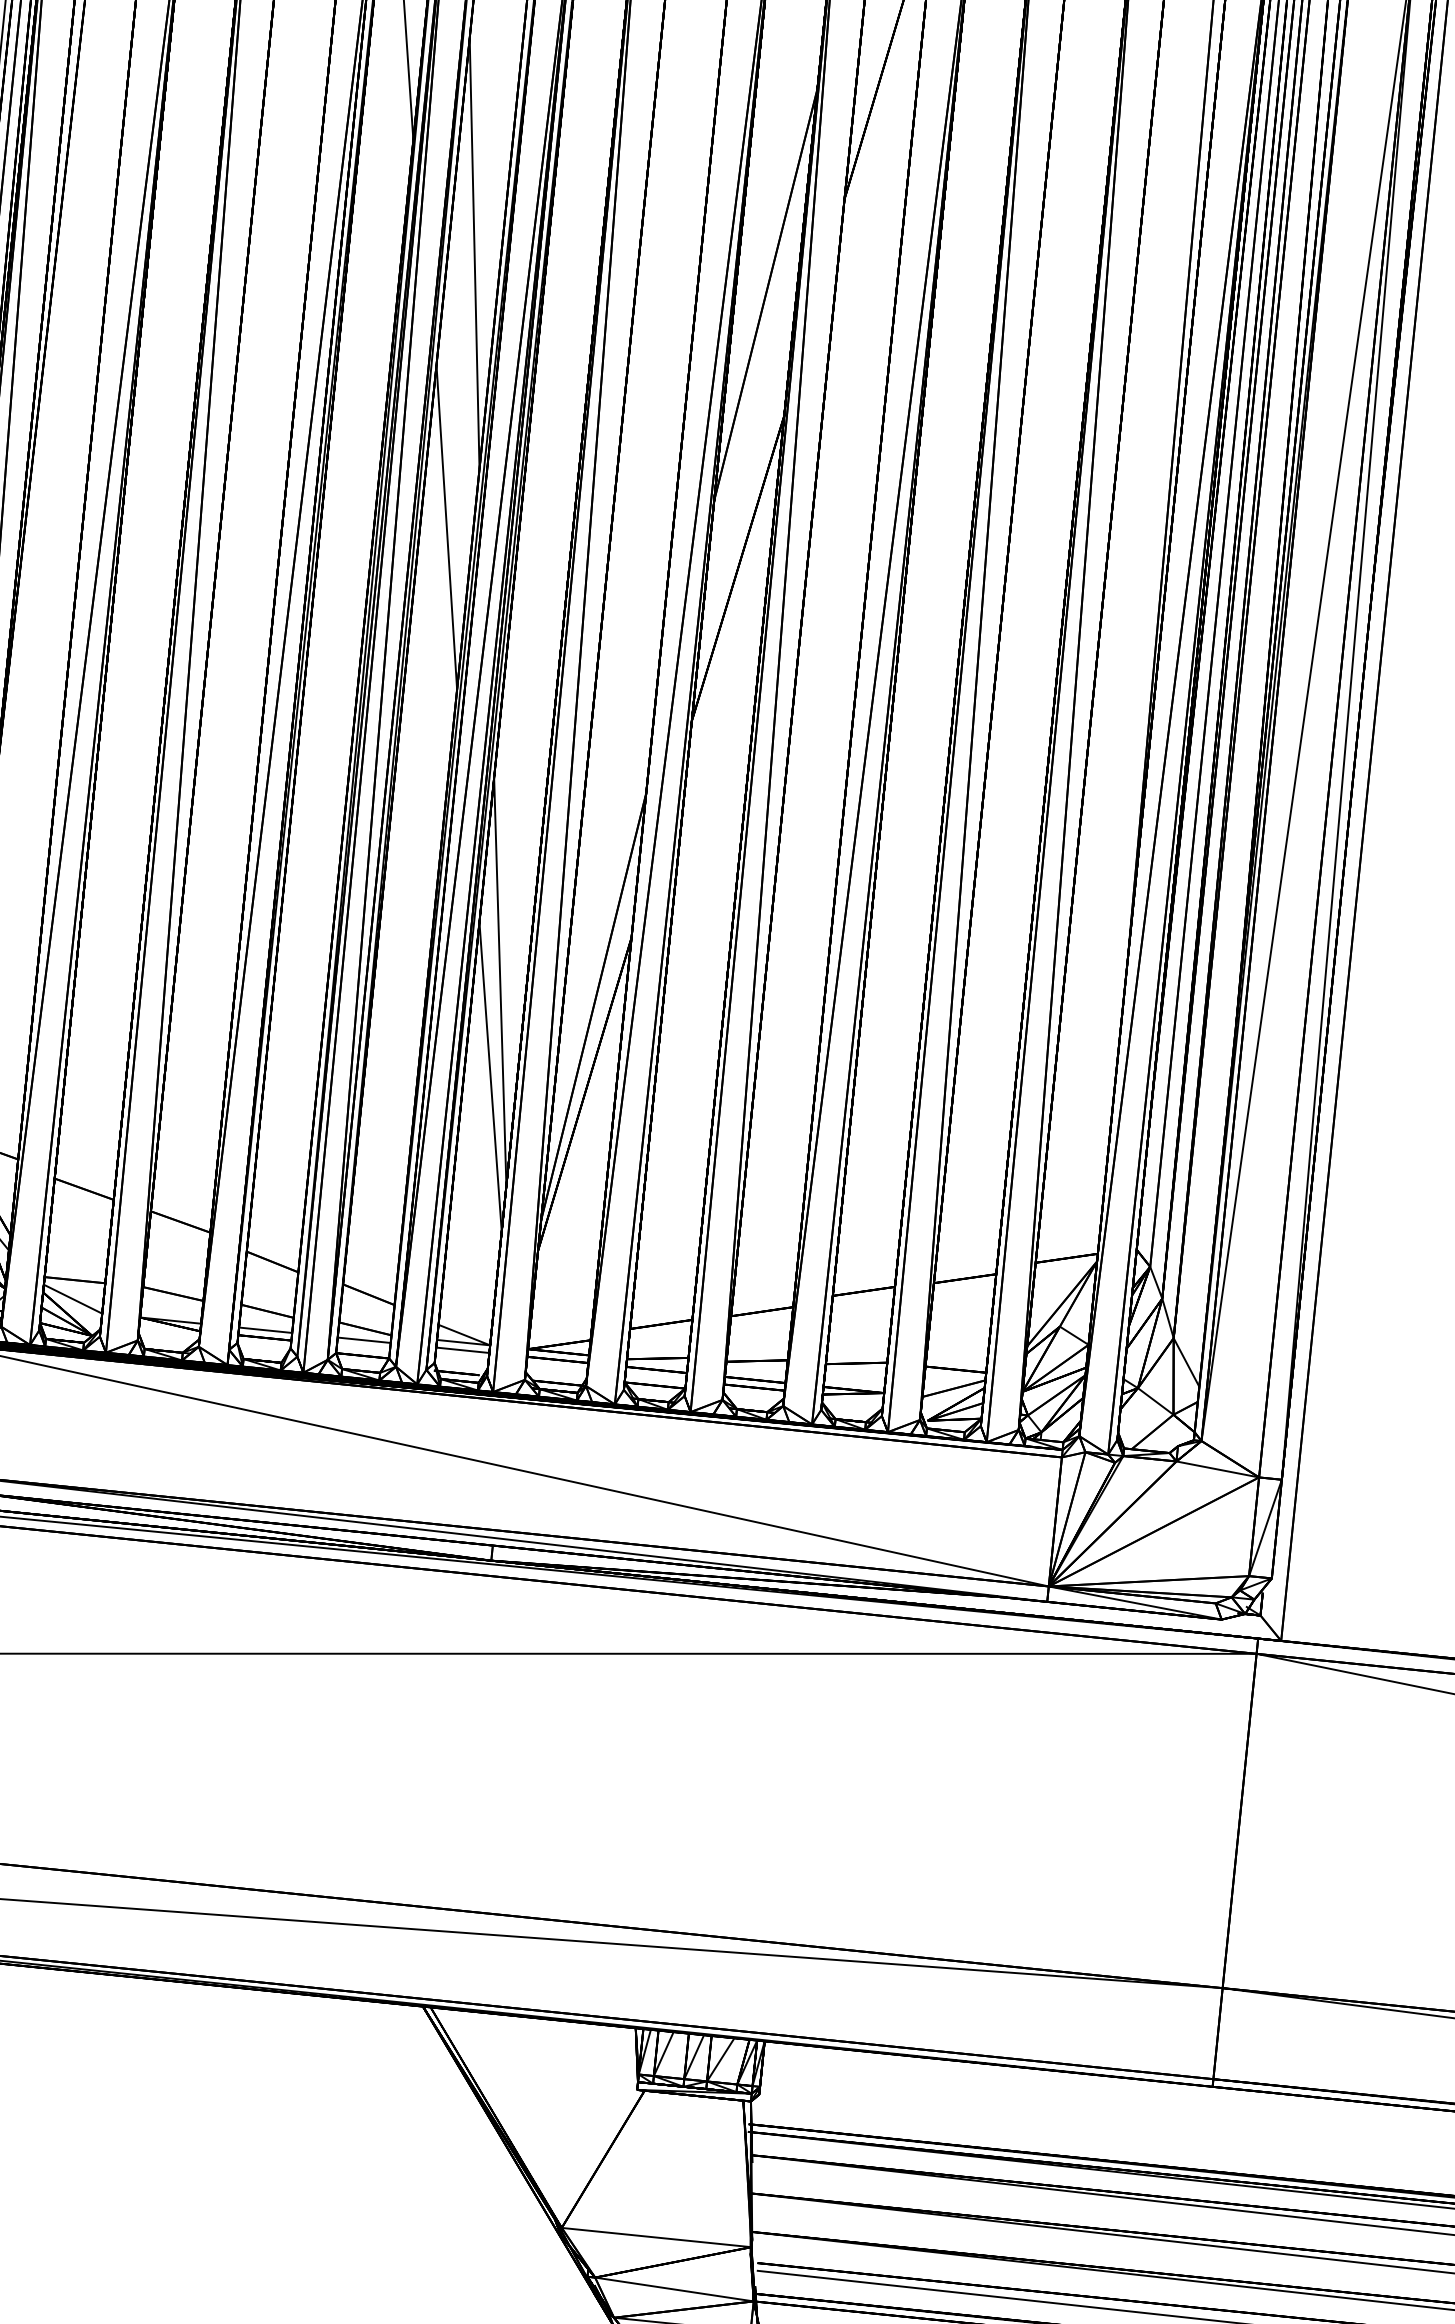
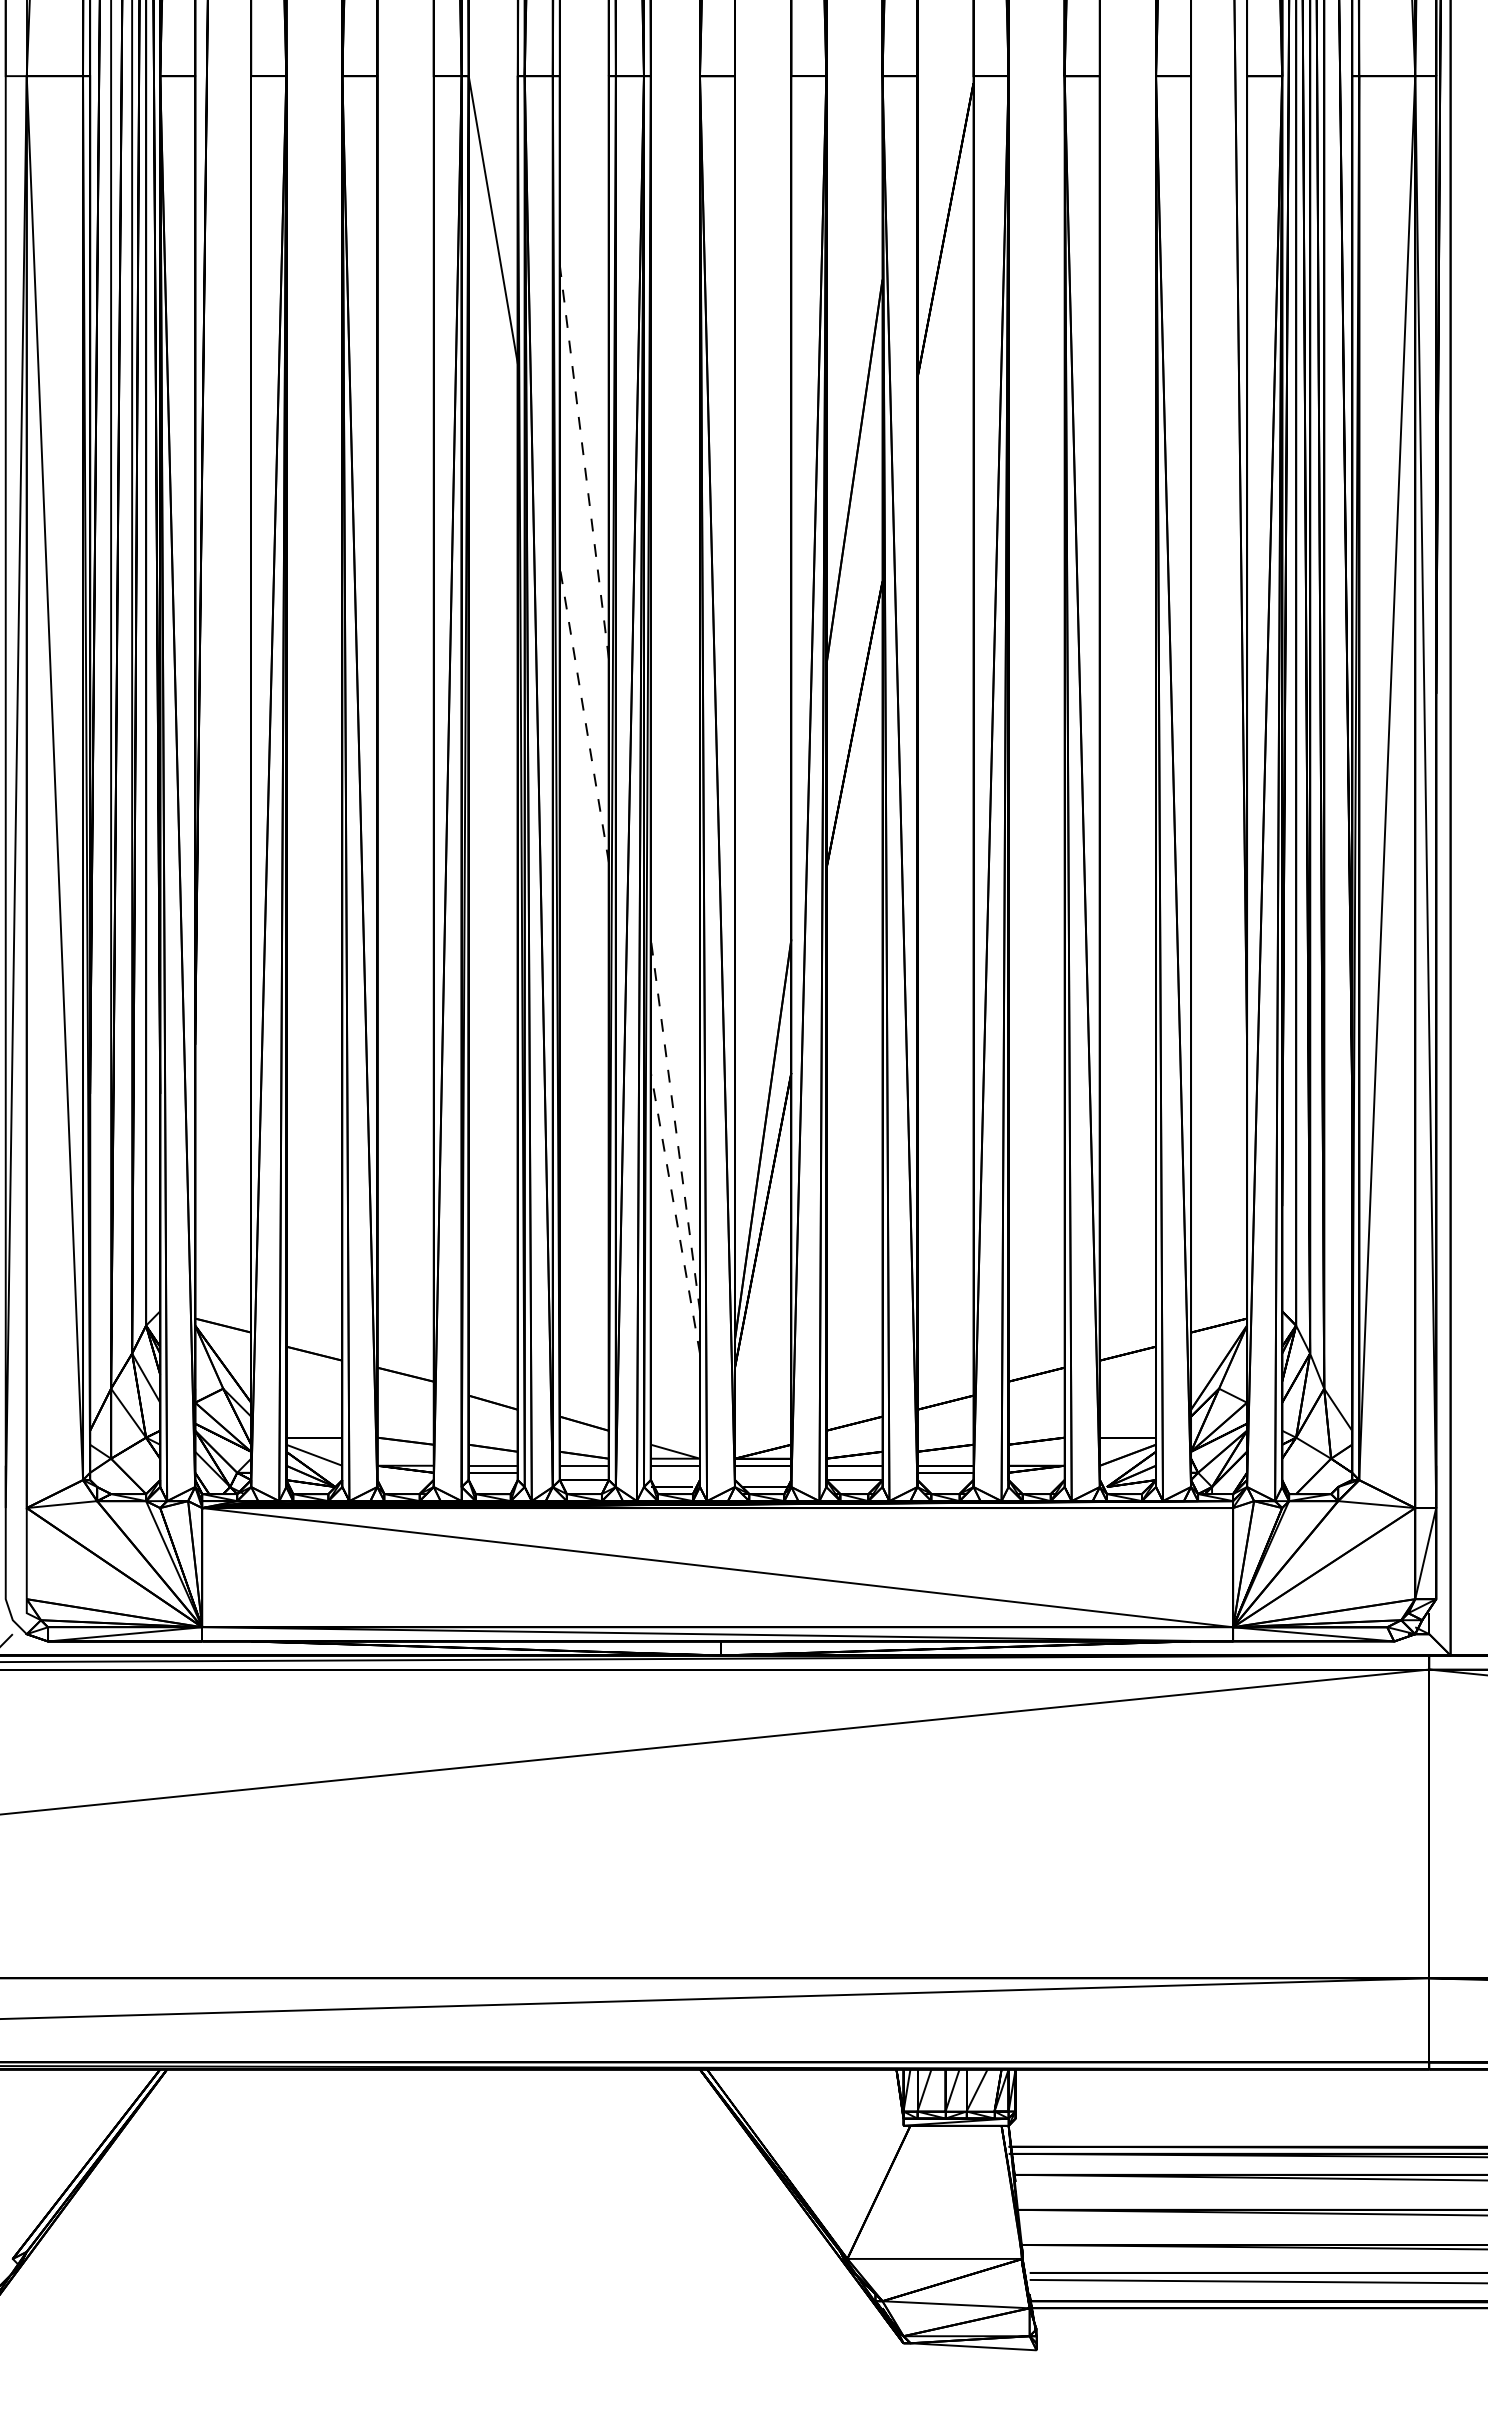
line: (474, 253) -> (584, 461), solid -> dashed
line: (447, 526) -> (584, 714), solid -> dashed
line: (500, 981) -> (675, 1125), solid -> dashed
line: (490, 1076) -> (675, 1212), solid -> dashed

